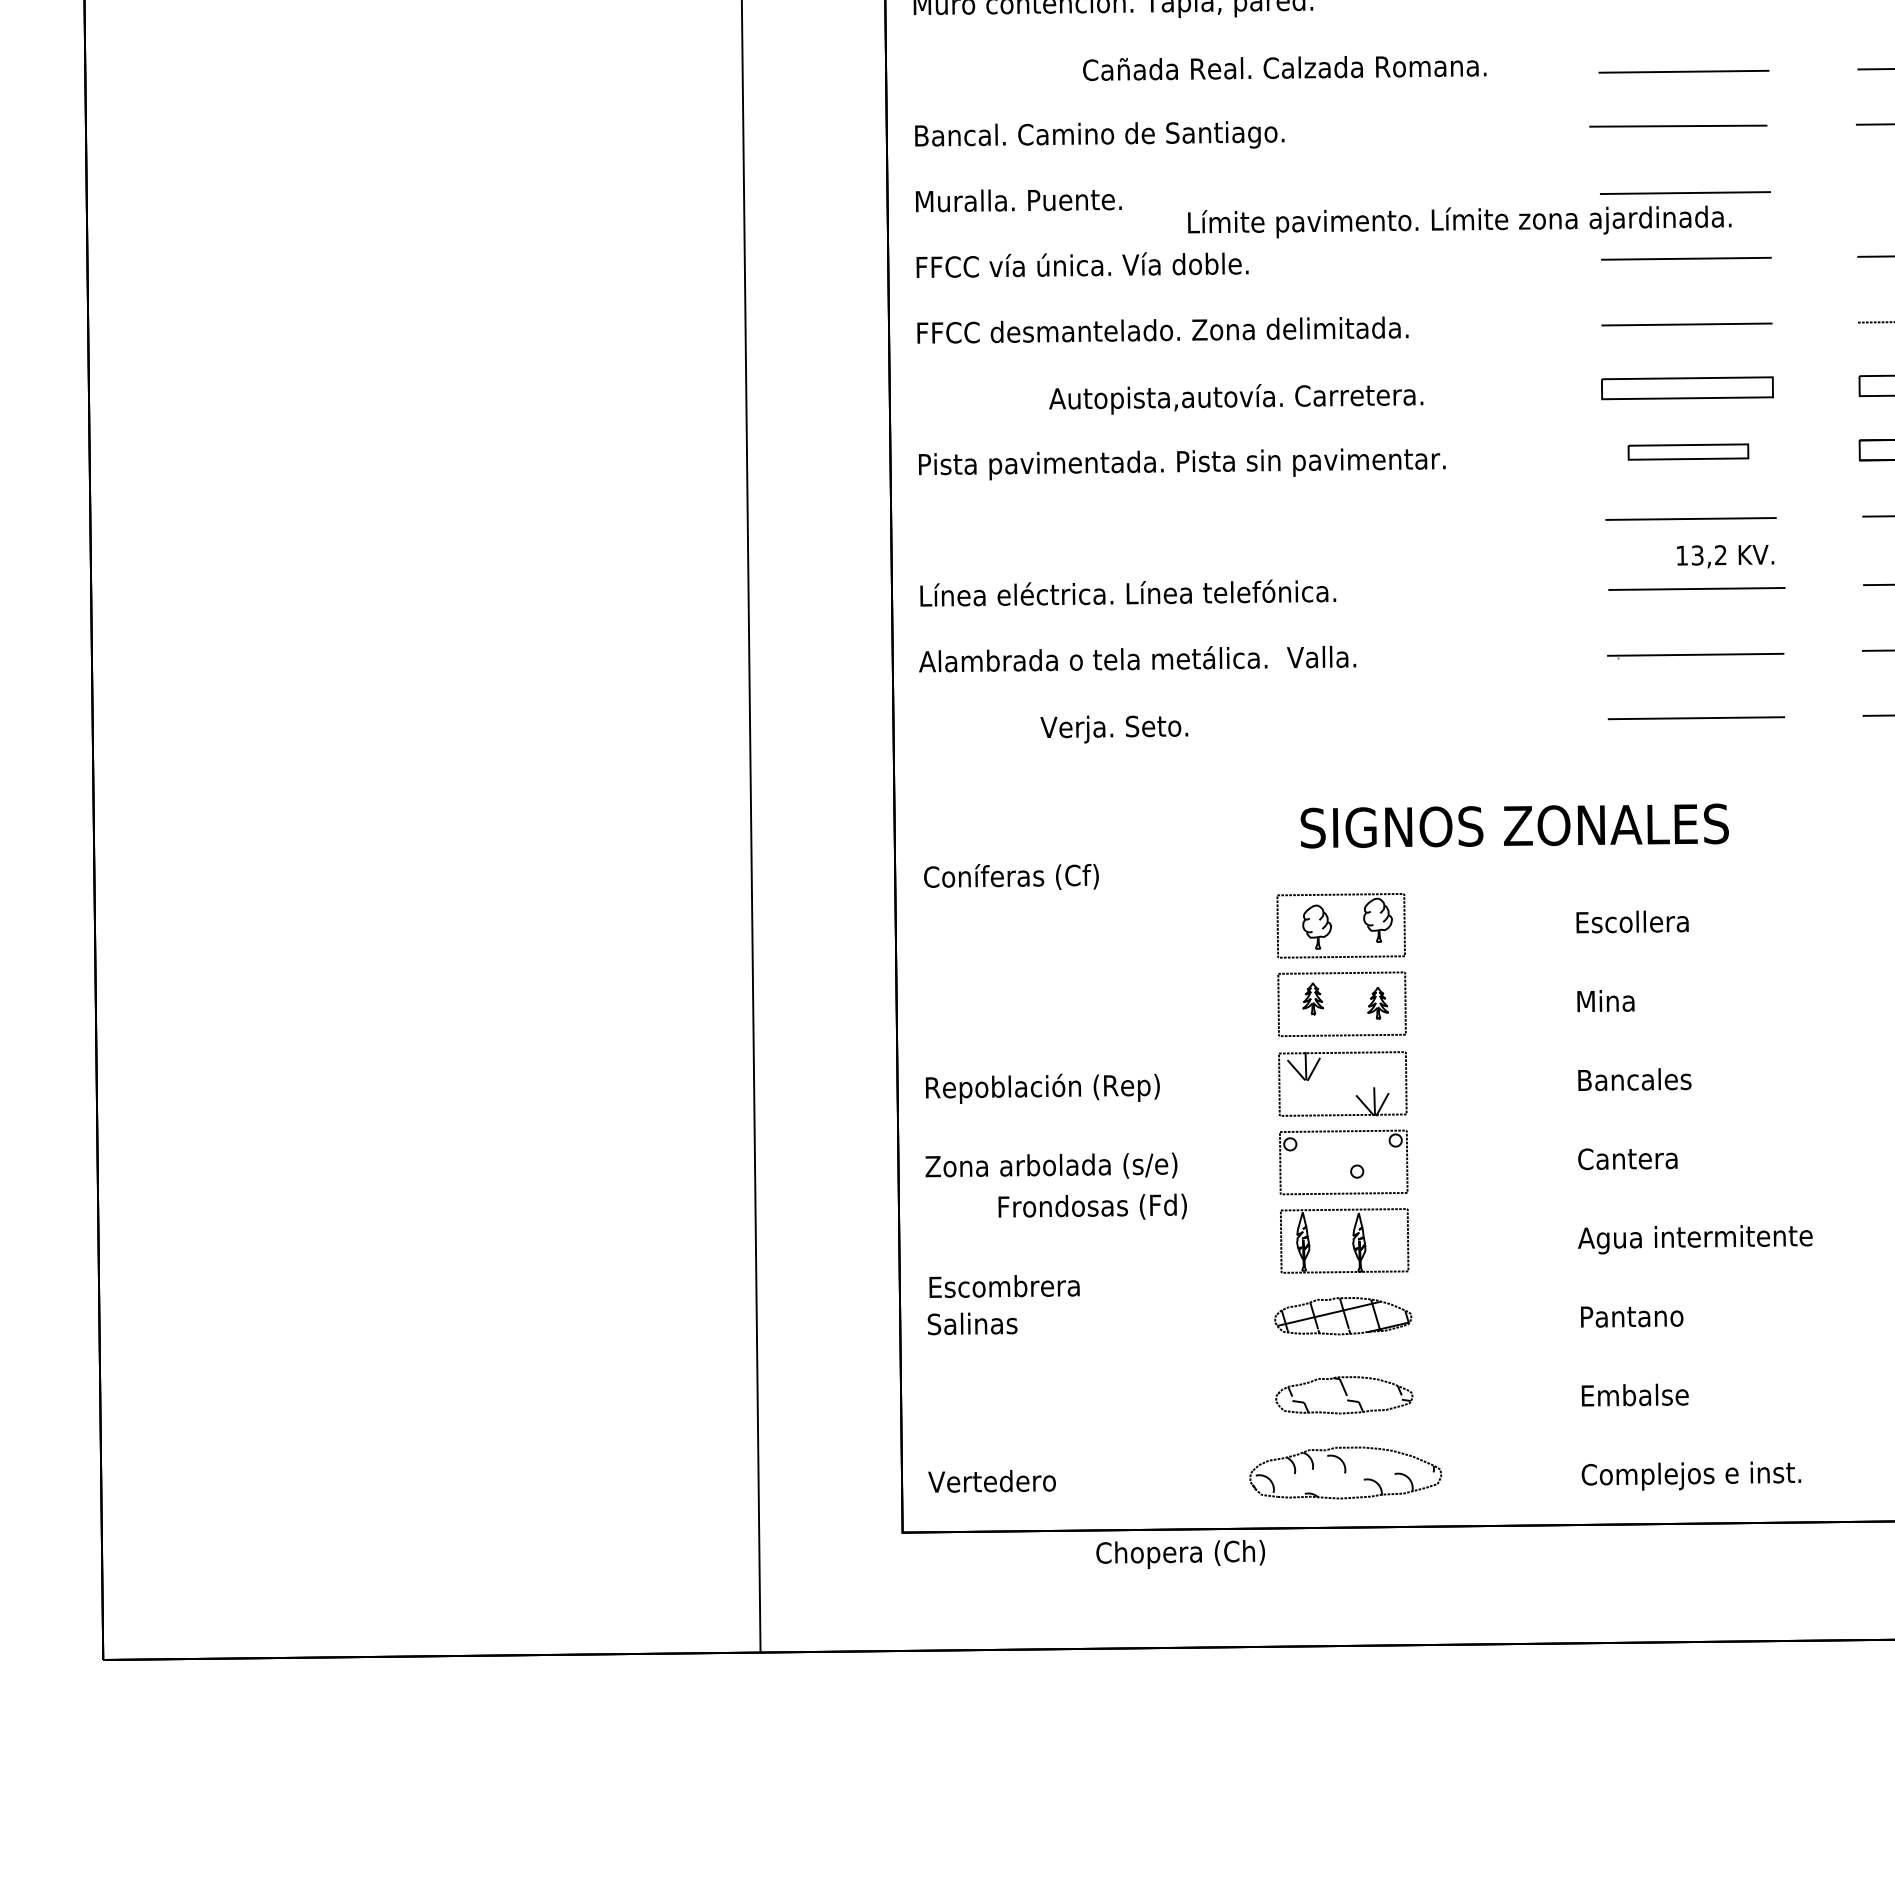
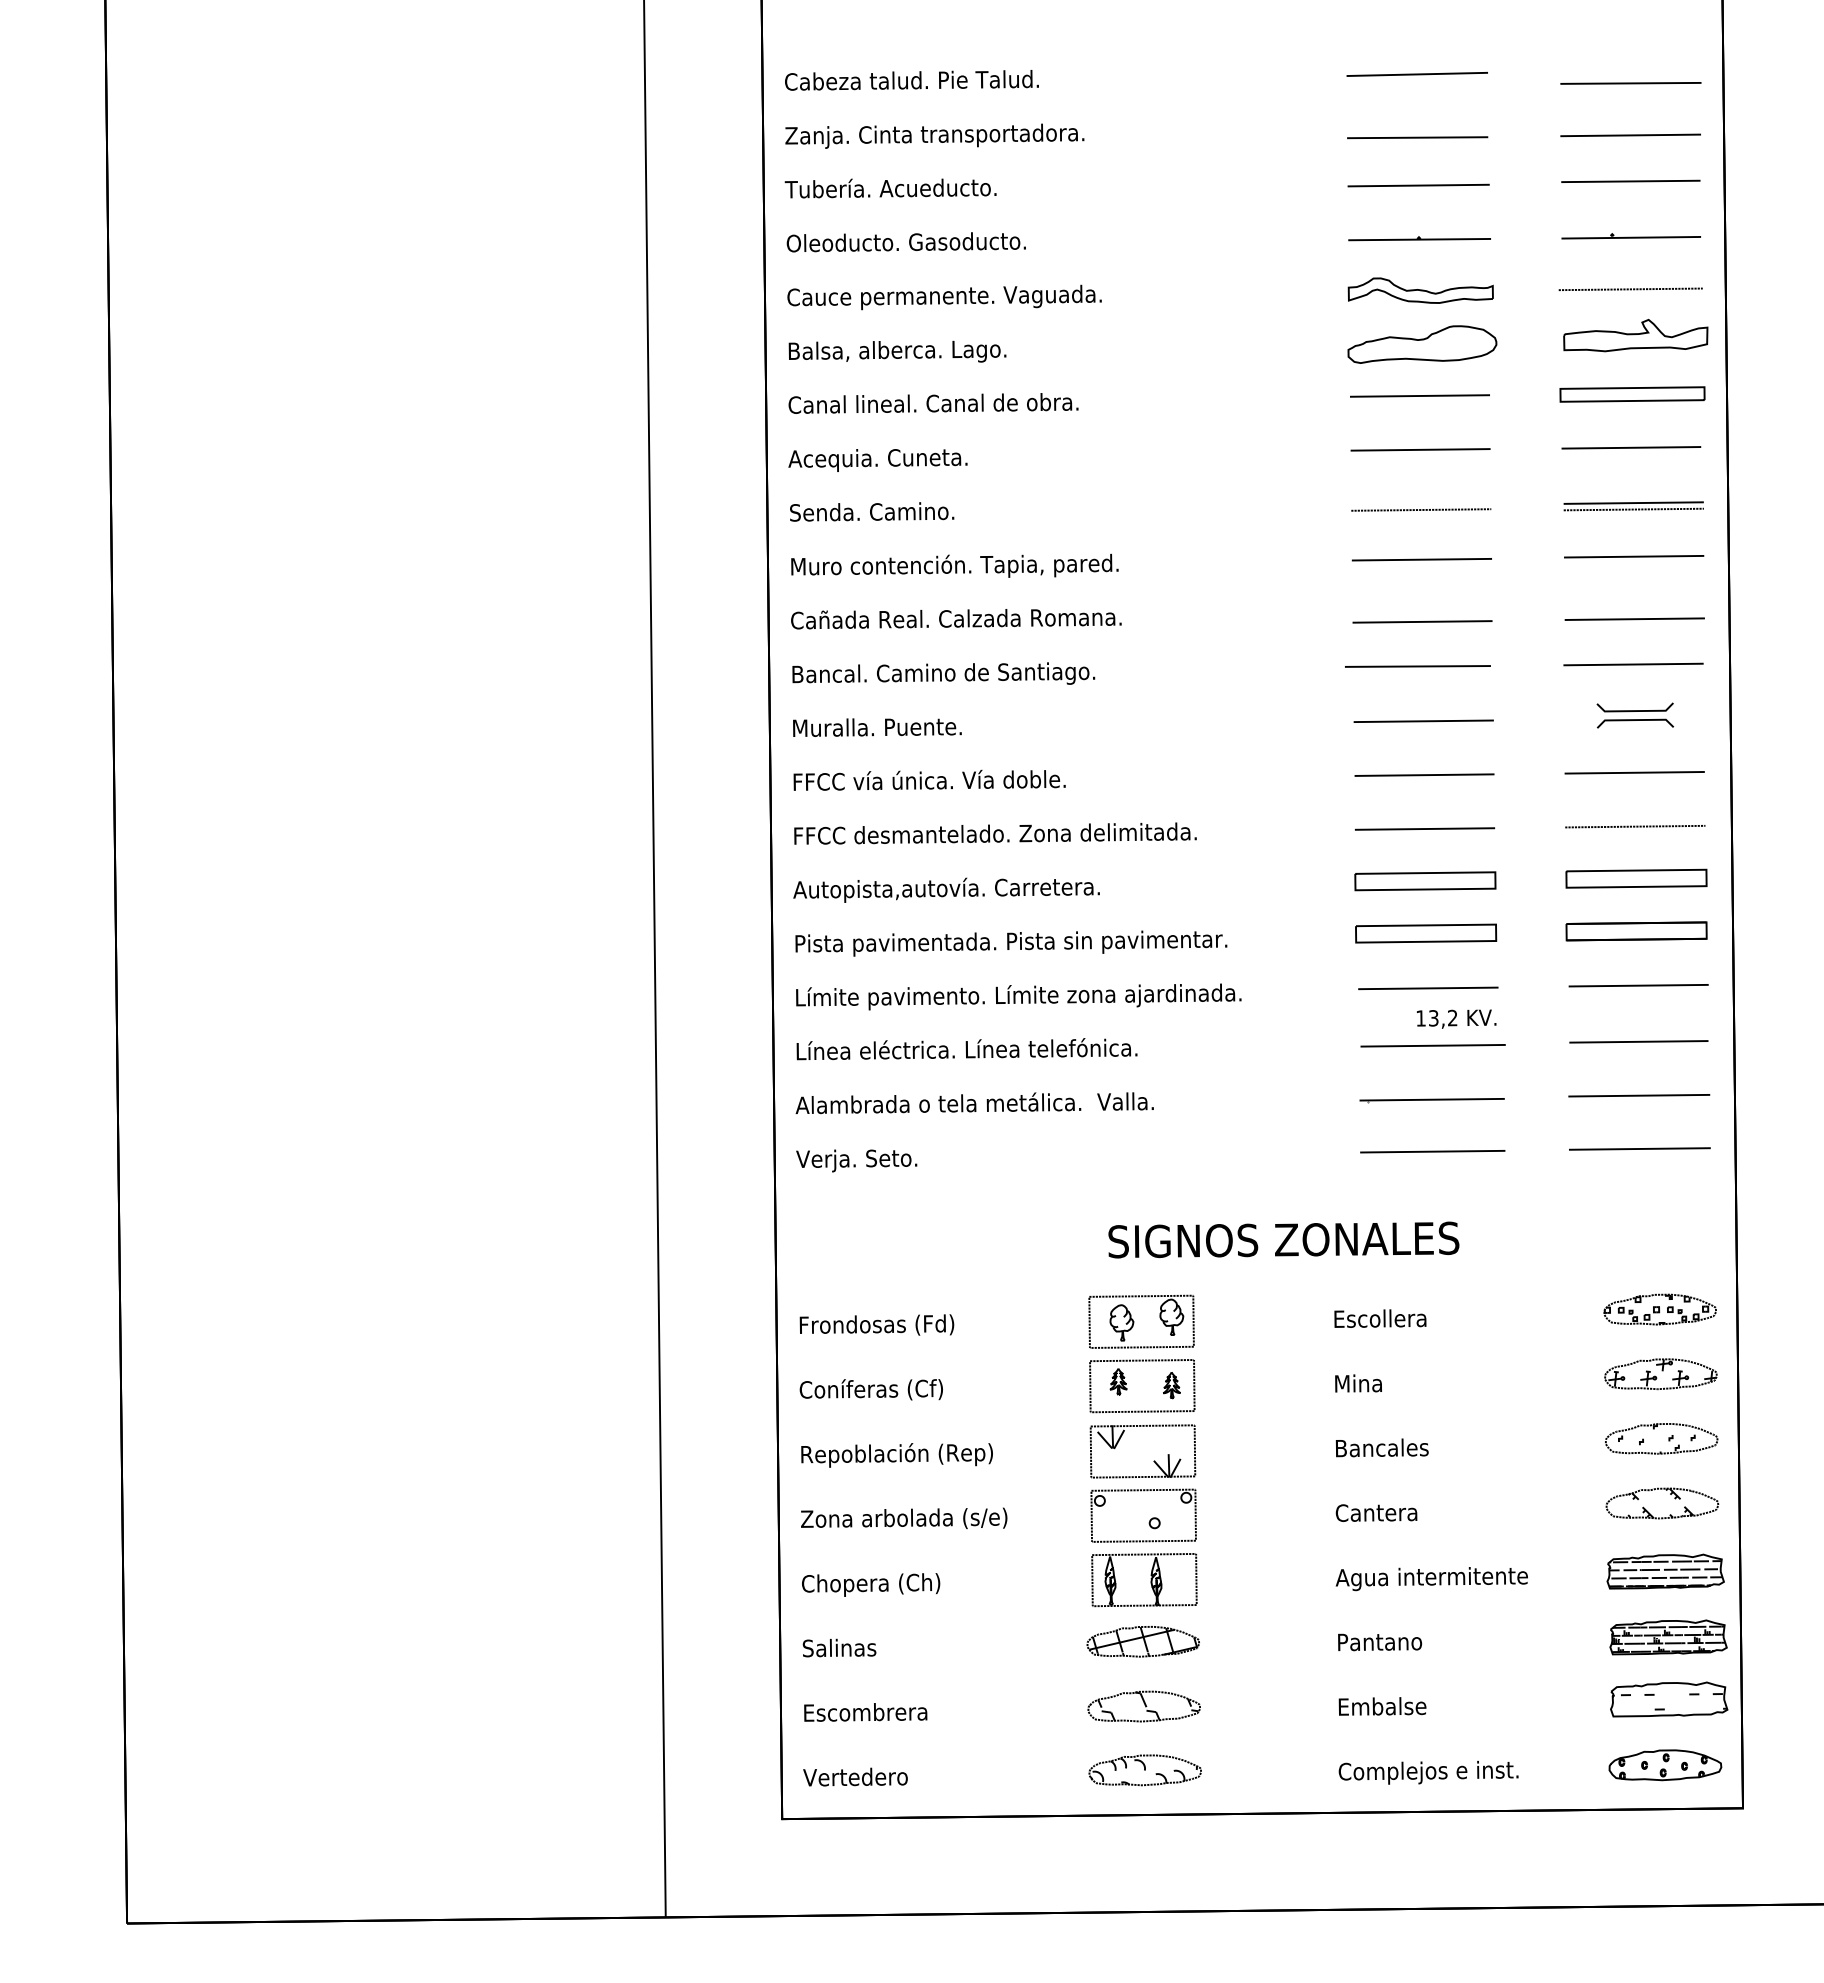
text: (1284, 68) -> (956, 619), moved
text: (1459, 221) -> (1018, 996), moved
text: (1236, 398) -> (946, 889), moved
part: (1688, 451) -> (1426, 933), size x1.43
text: (1114, 728) -> (856, 1160), moved
text: (1010, 876) -> (870, 1389), moved
text: (1092, 1206) -> (876, 1324), moved
text: (1004, 1286) -> (865, 1712), moved
part: (1344, 1473) -> (1144, 1770), size x0.71
text: (1181, 1553) -> (871, 1584), moved

